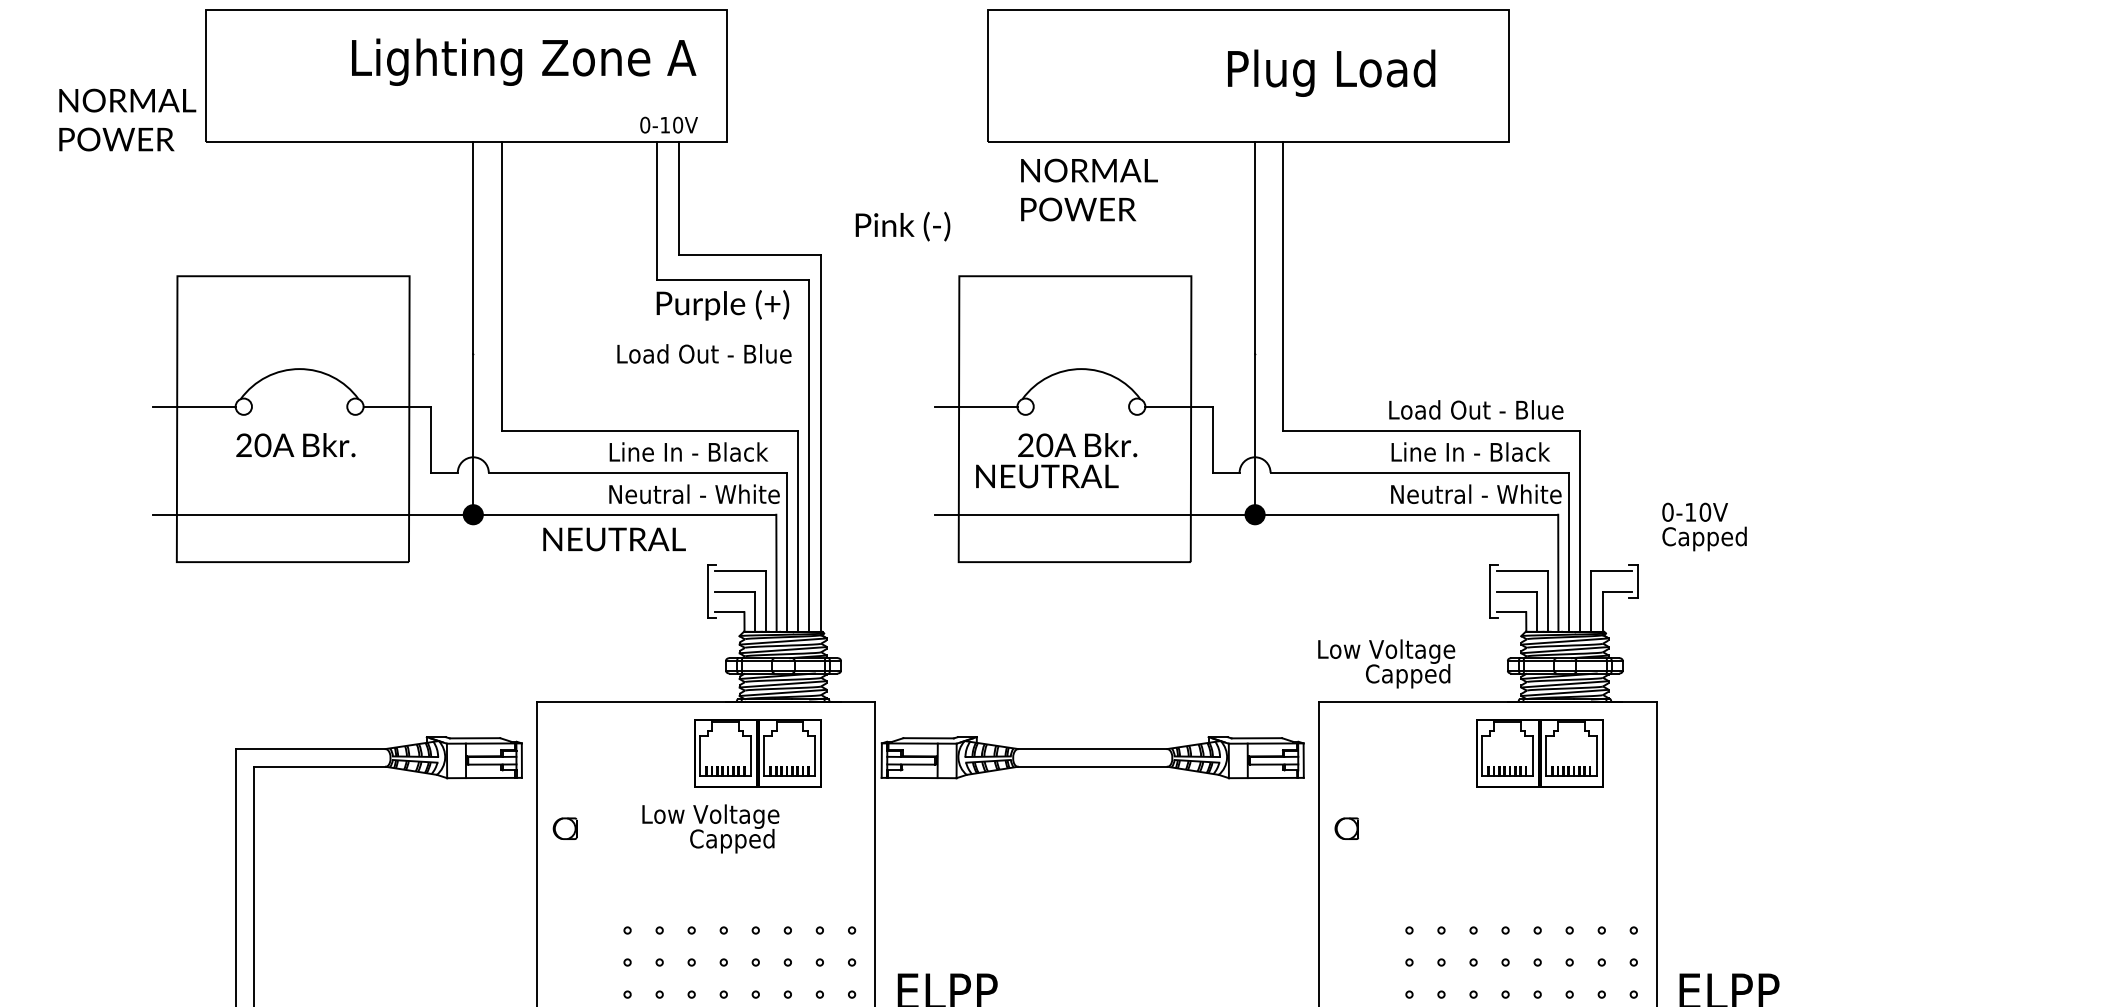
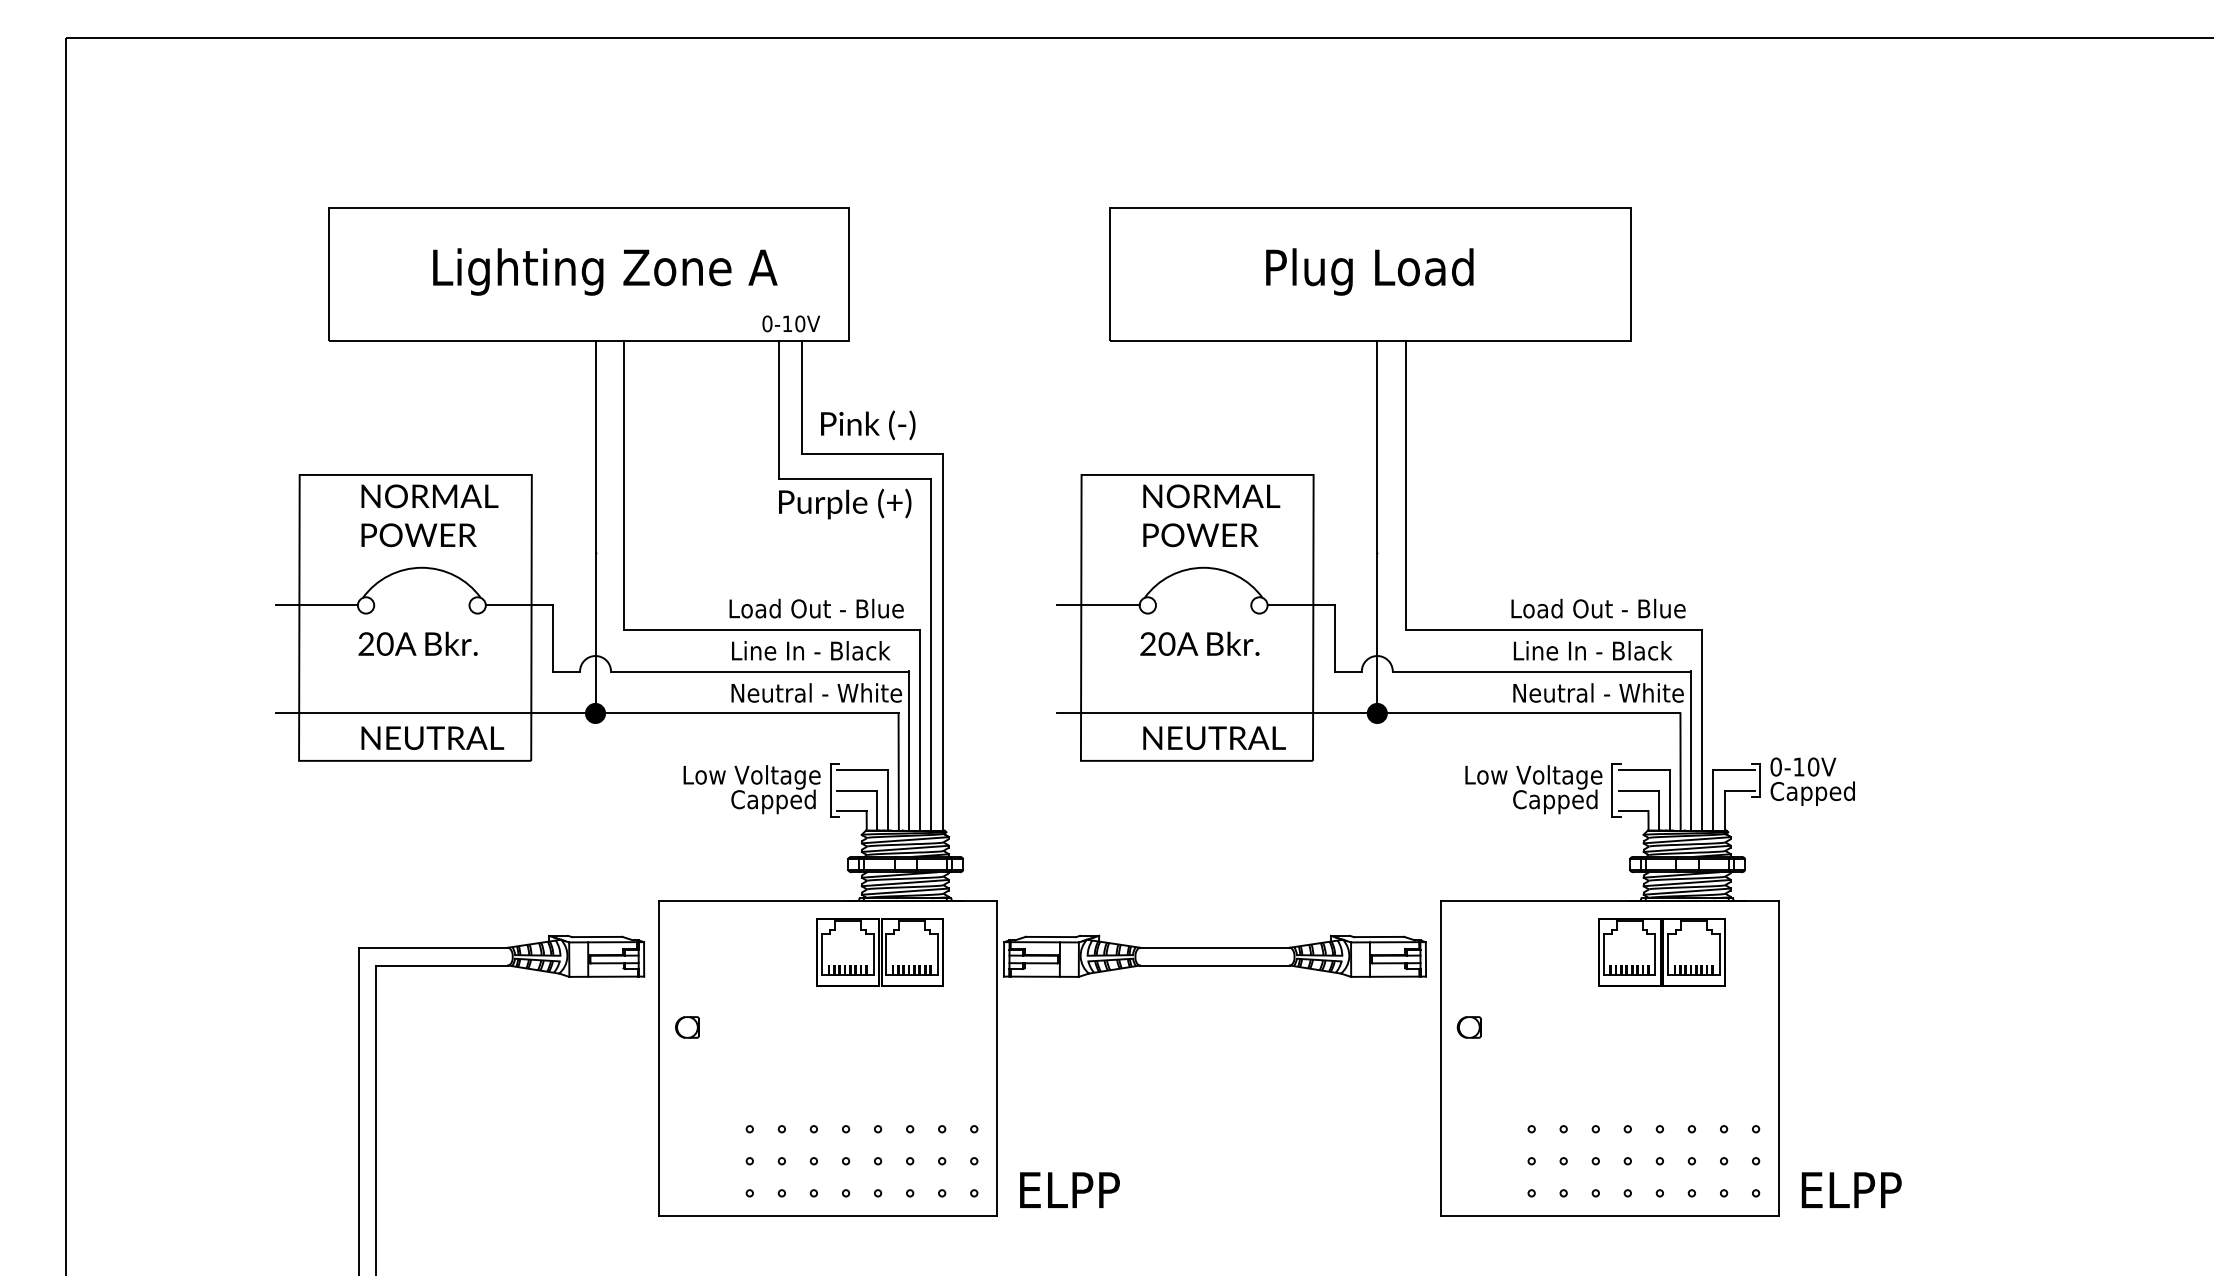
text: (524, 61) -> (605, 271), moved
text: (1331, 72) -> (1369, 271), moved
text: (127, 119) -> (429, 515), moved
text: (1089, 189) -> (1211, 515), moved
text: (903, 226) -> (868, 425), moved
text: (704, 353) -> (816, 608), moved
text: (1047, 475) -> (1214, 737), moved
text: (1704, 526) -> (1812, 781), moved
text: (614, 538) -> (432, 737), moved
text: (1386, 663) -> (1533, 789), moved
text: (710, 828) -> (751, 789), moved

